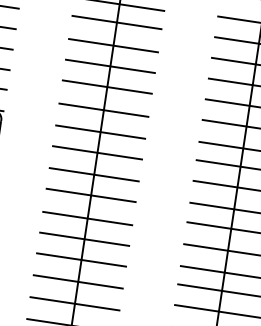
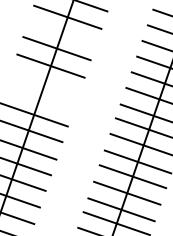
line: (109, 66) -> (61, 32), removed
line: (100, 131) -> (45, 82), removed
line: (97, 152) -> (39, 98), removed

